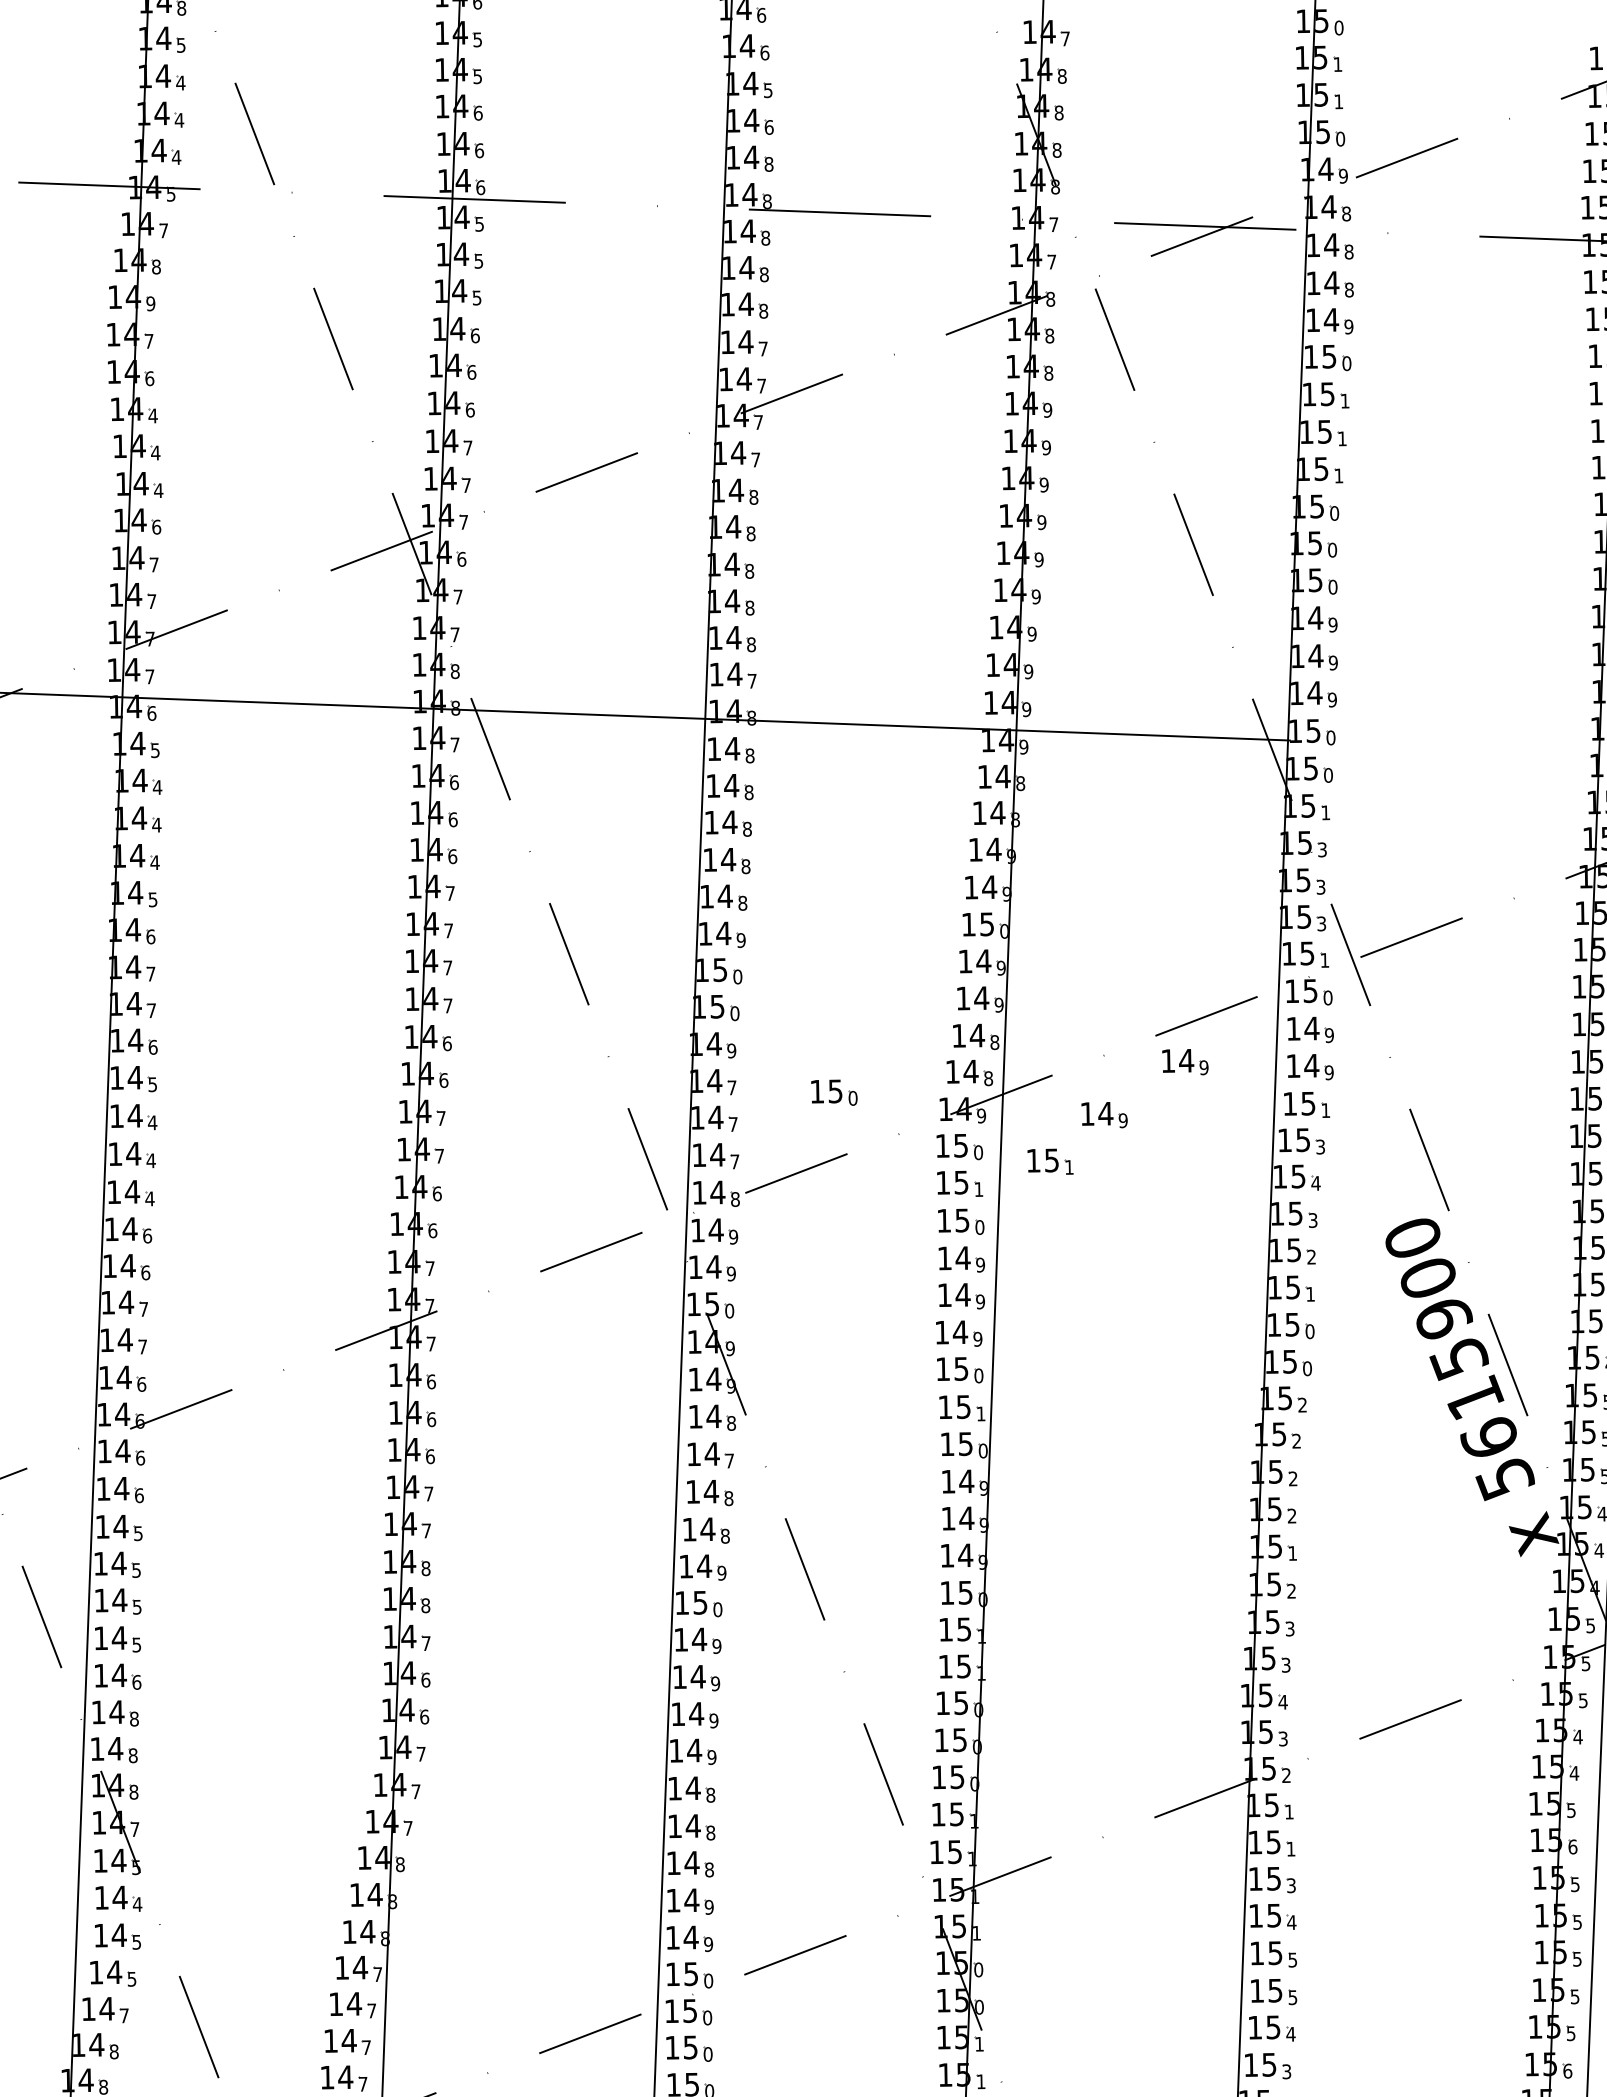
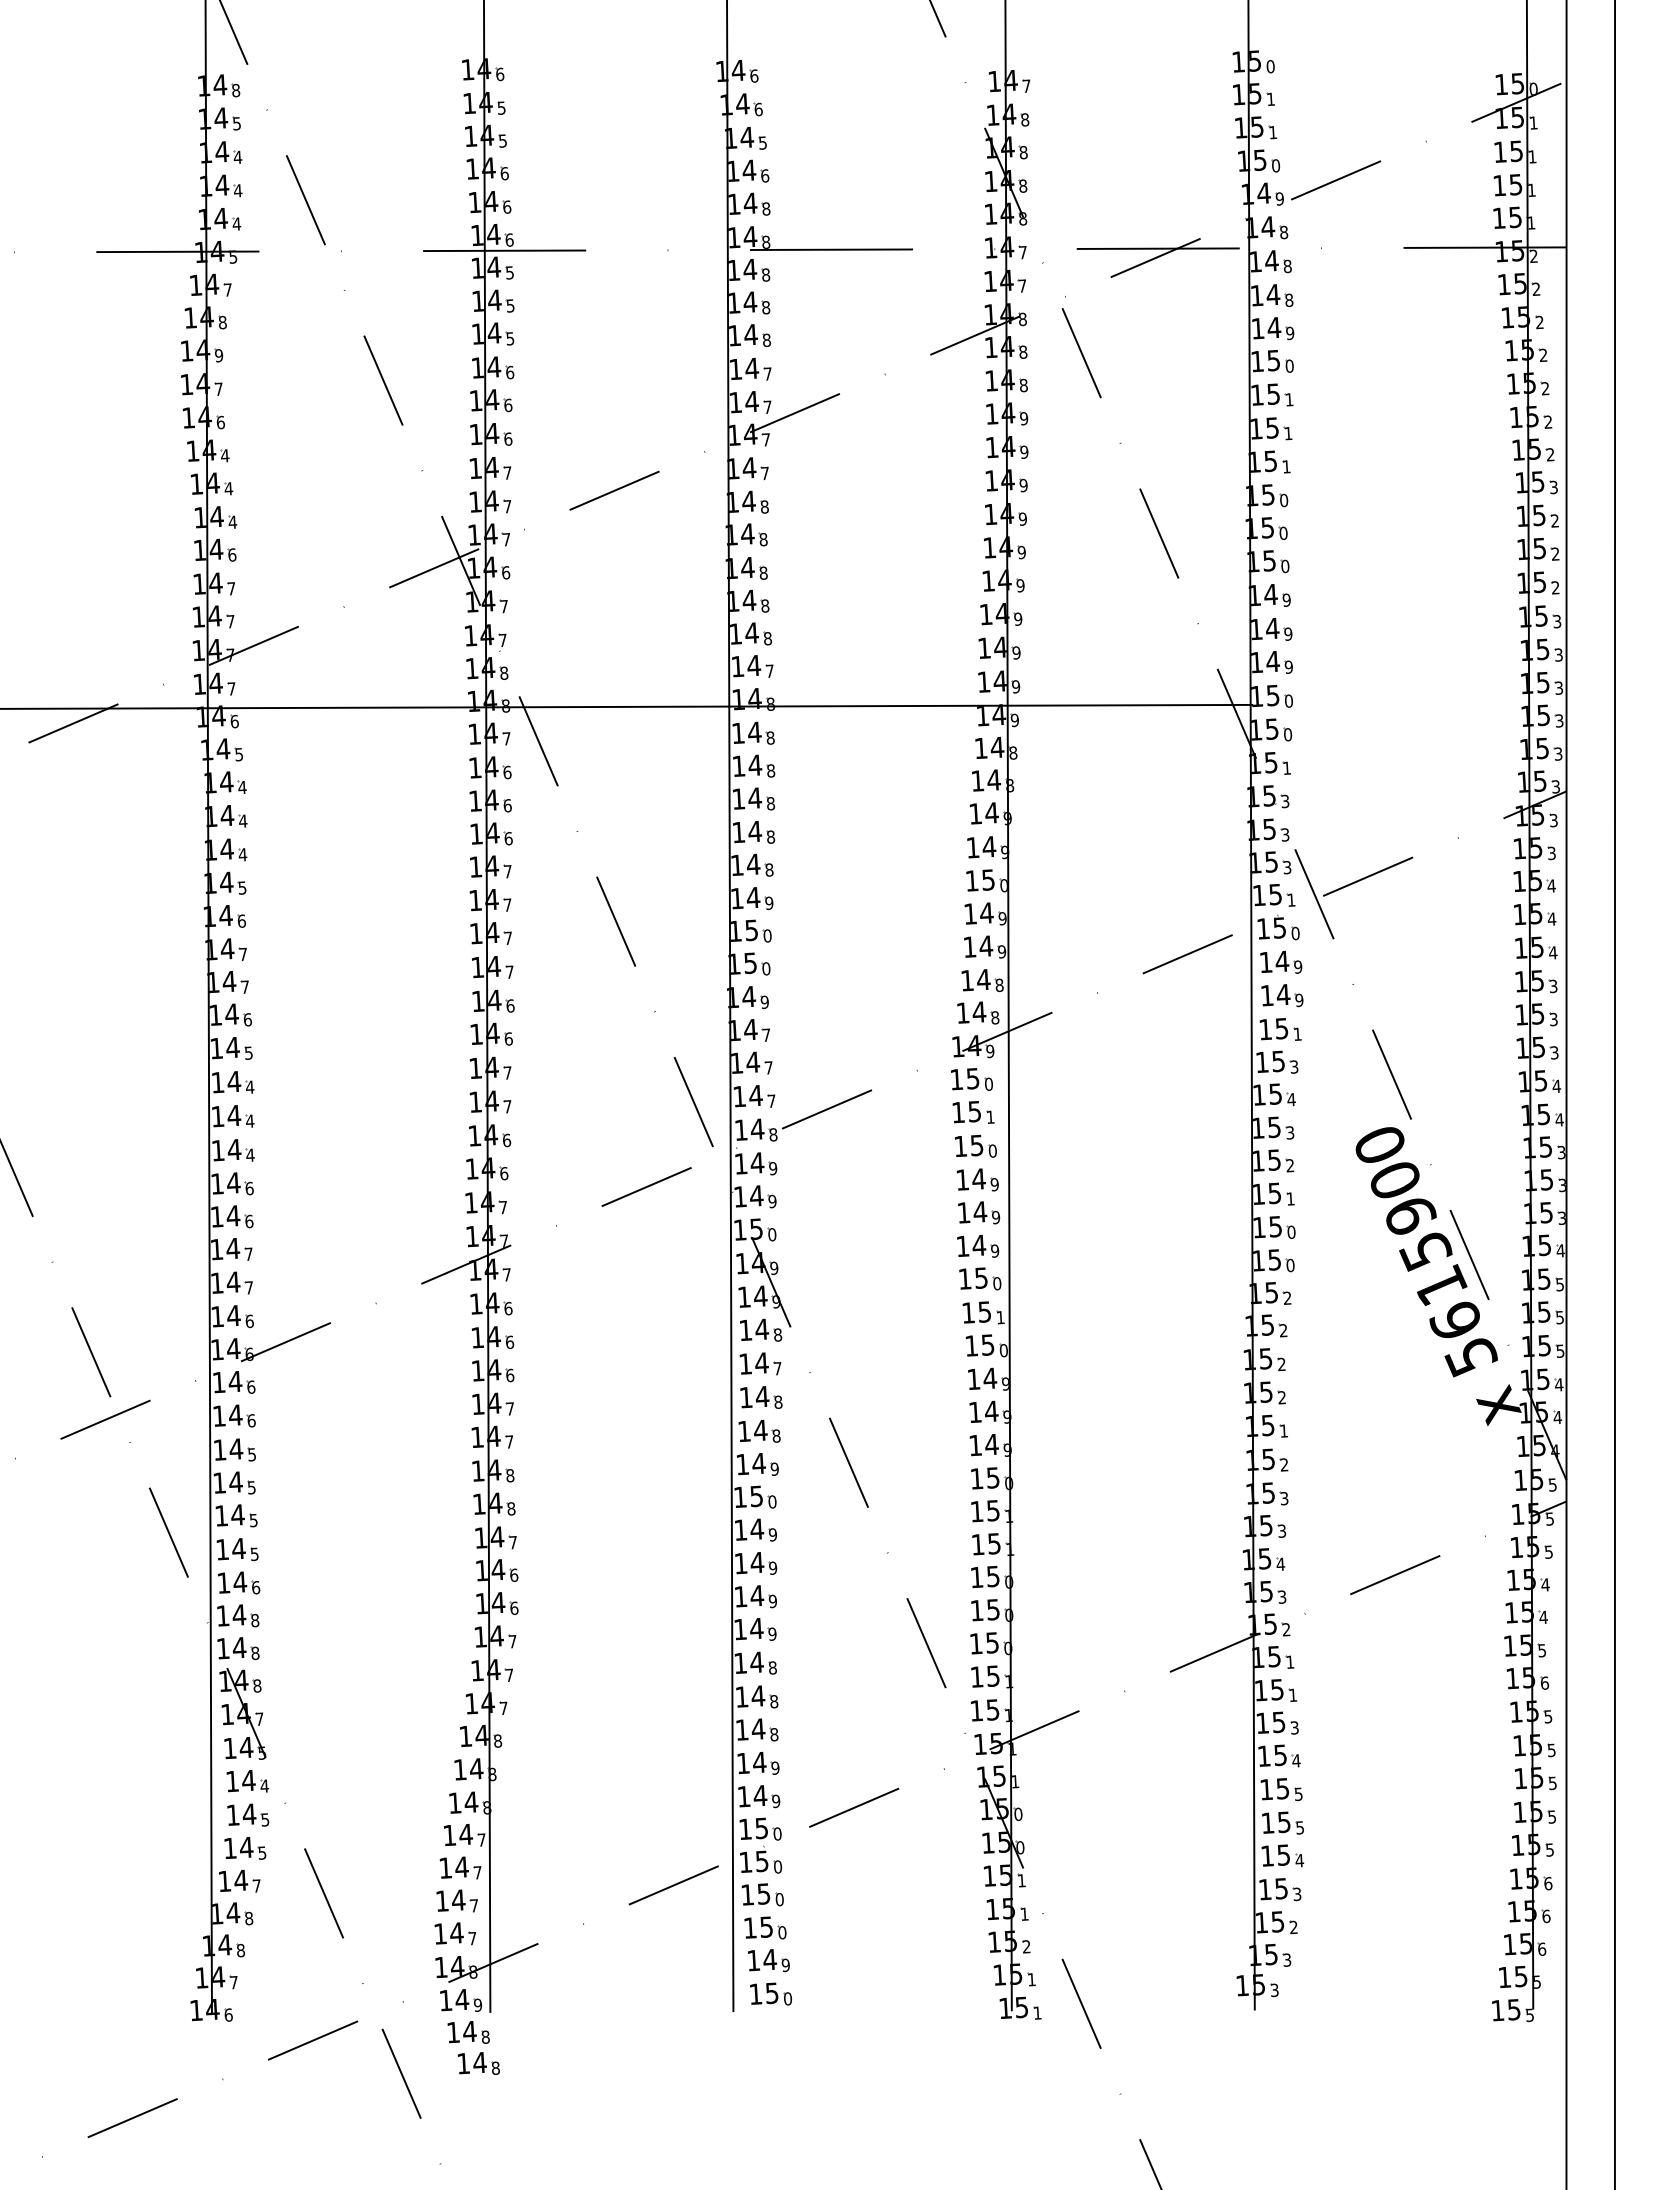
part: (1185, 1061) -> (1170, 995), removed
part: (833, 1092) -> (857, 1035), removed
part: (1104, 1114) -> (1100, 1045), removed
part: (1050, 1161) -> (1053, 1089), removed

